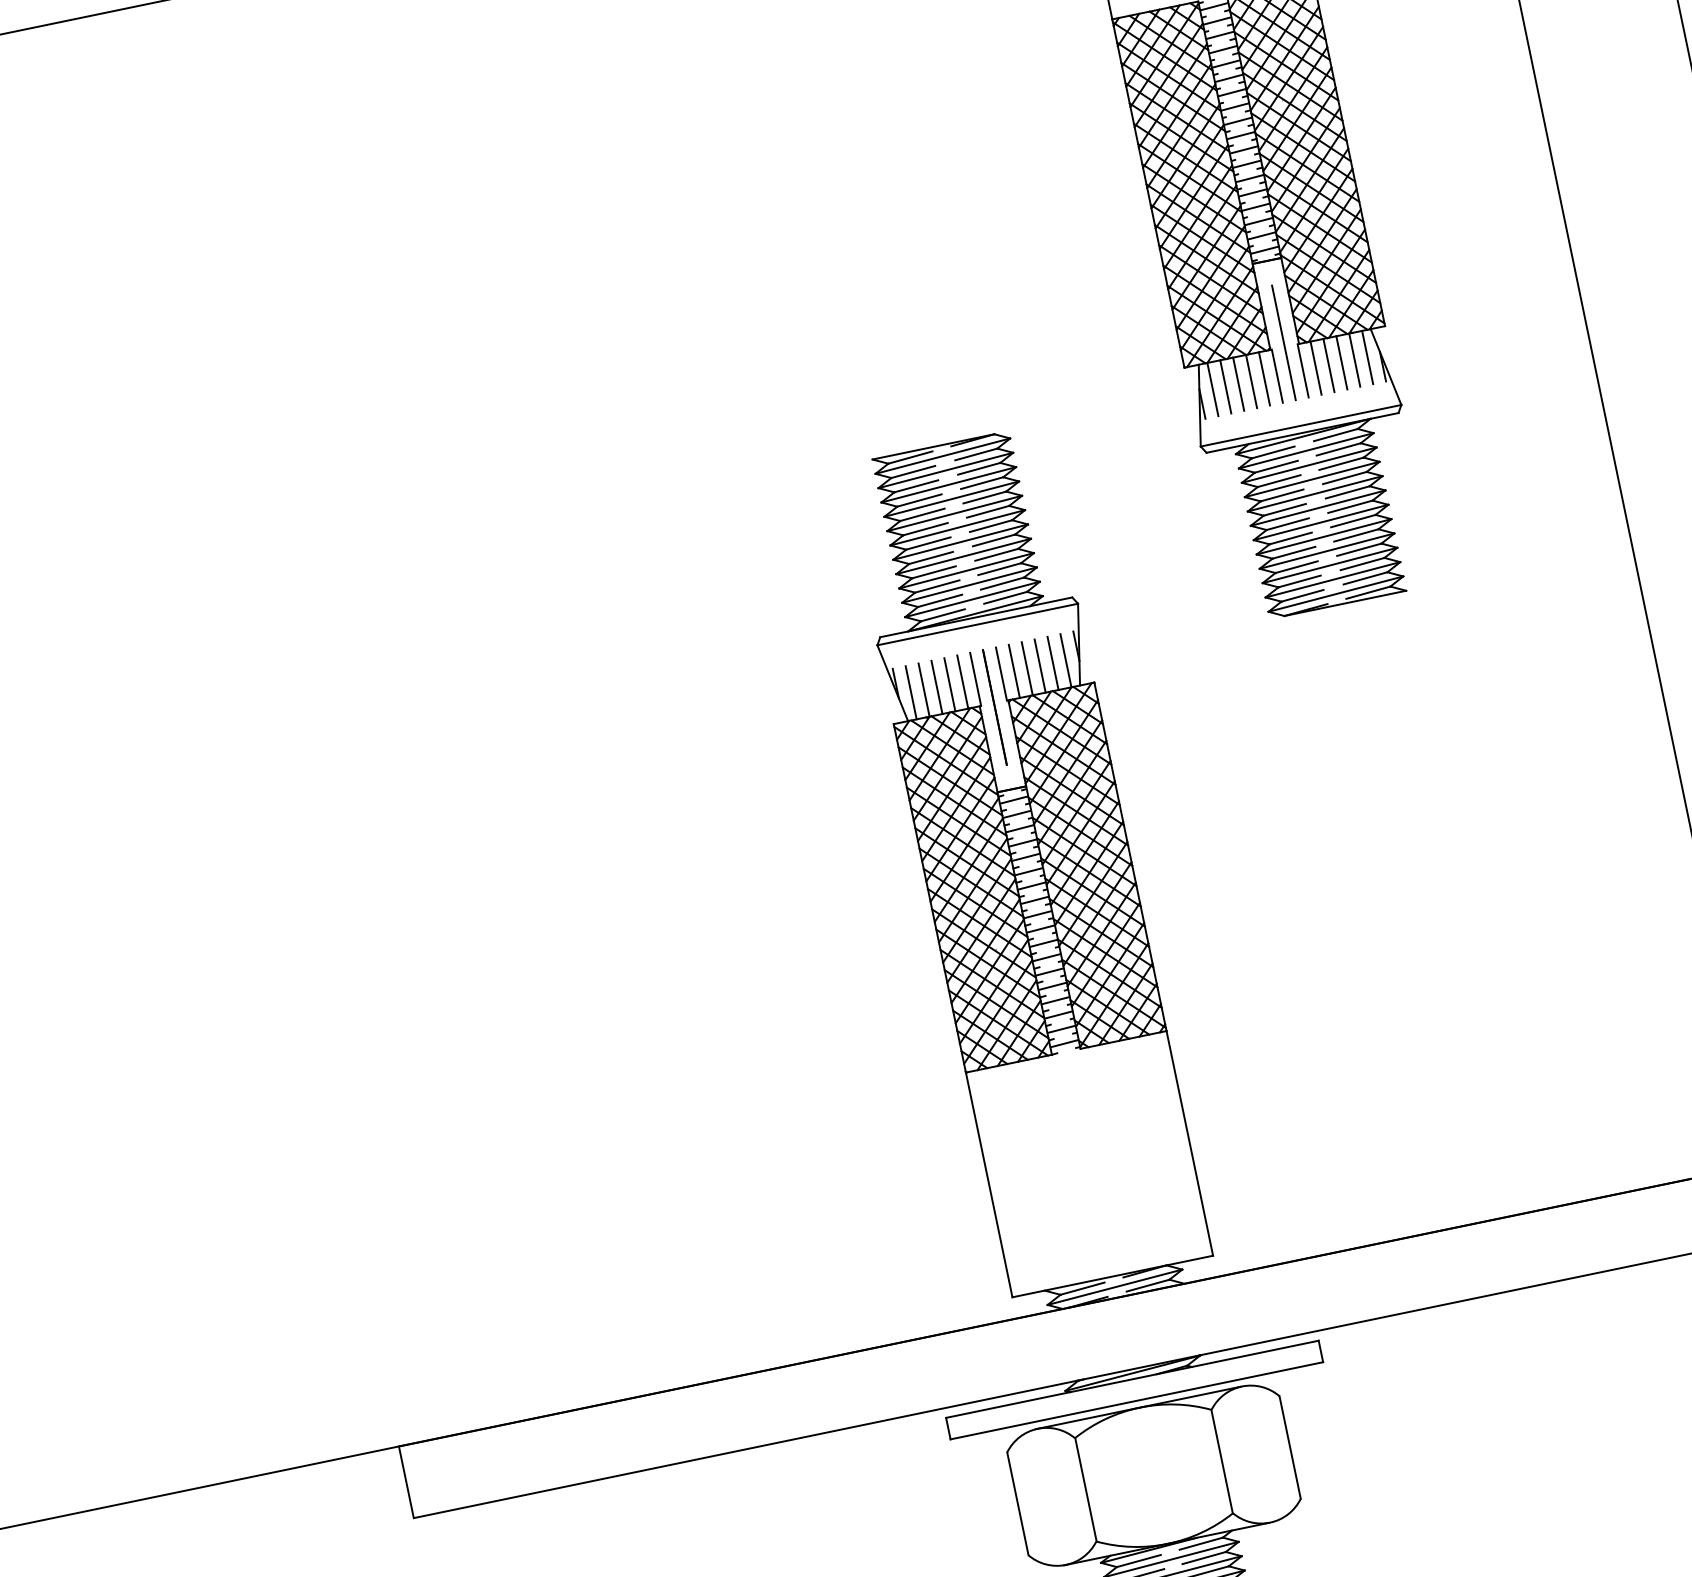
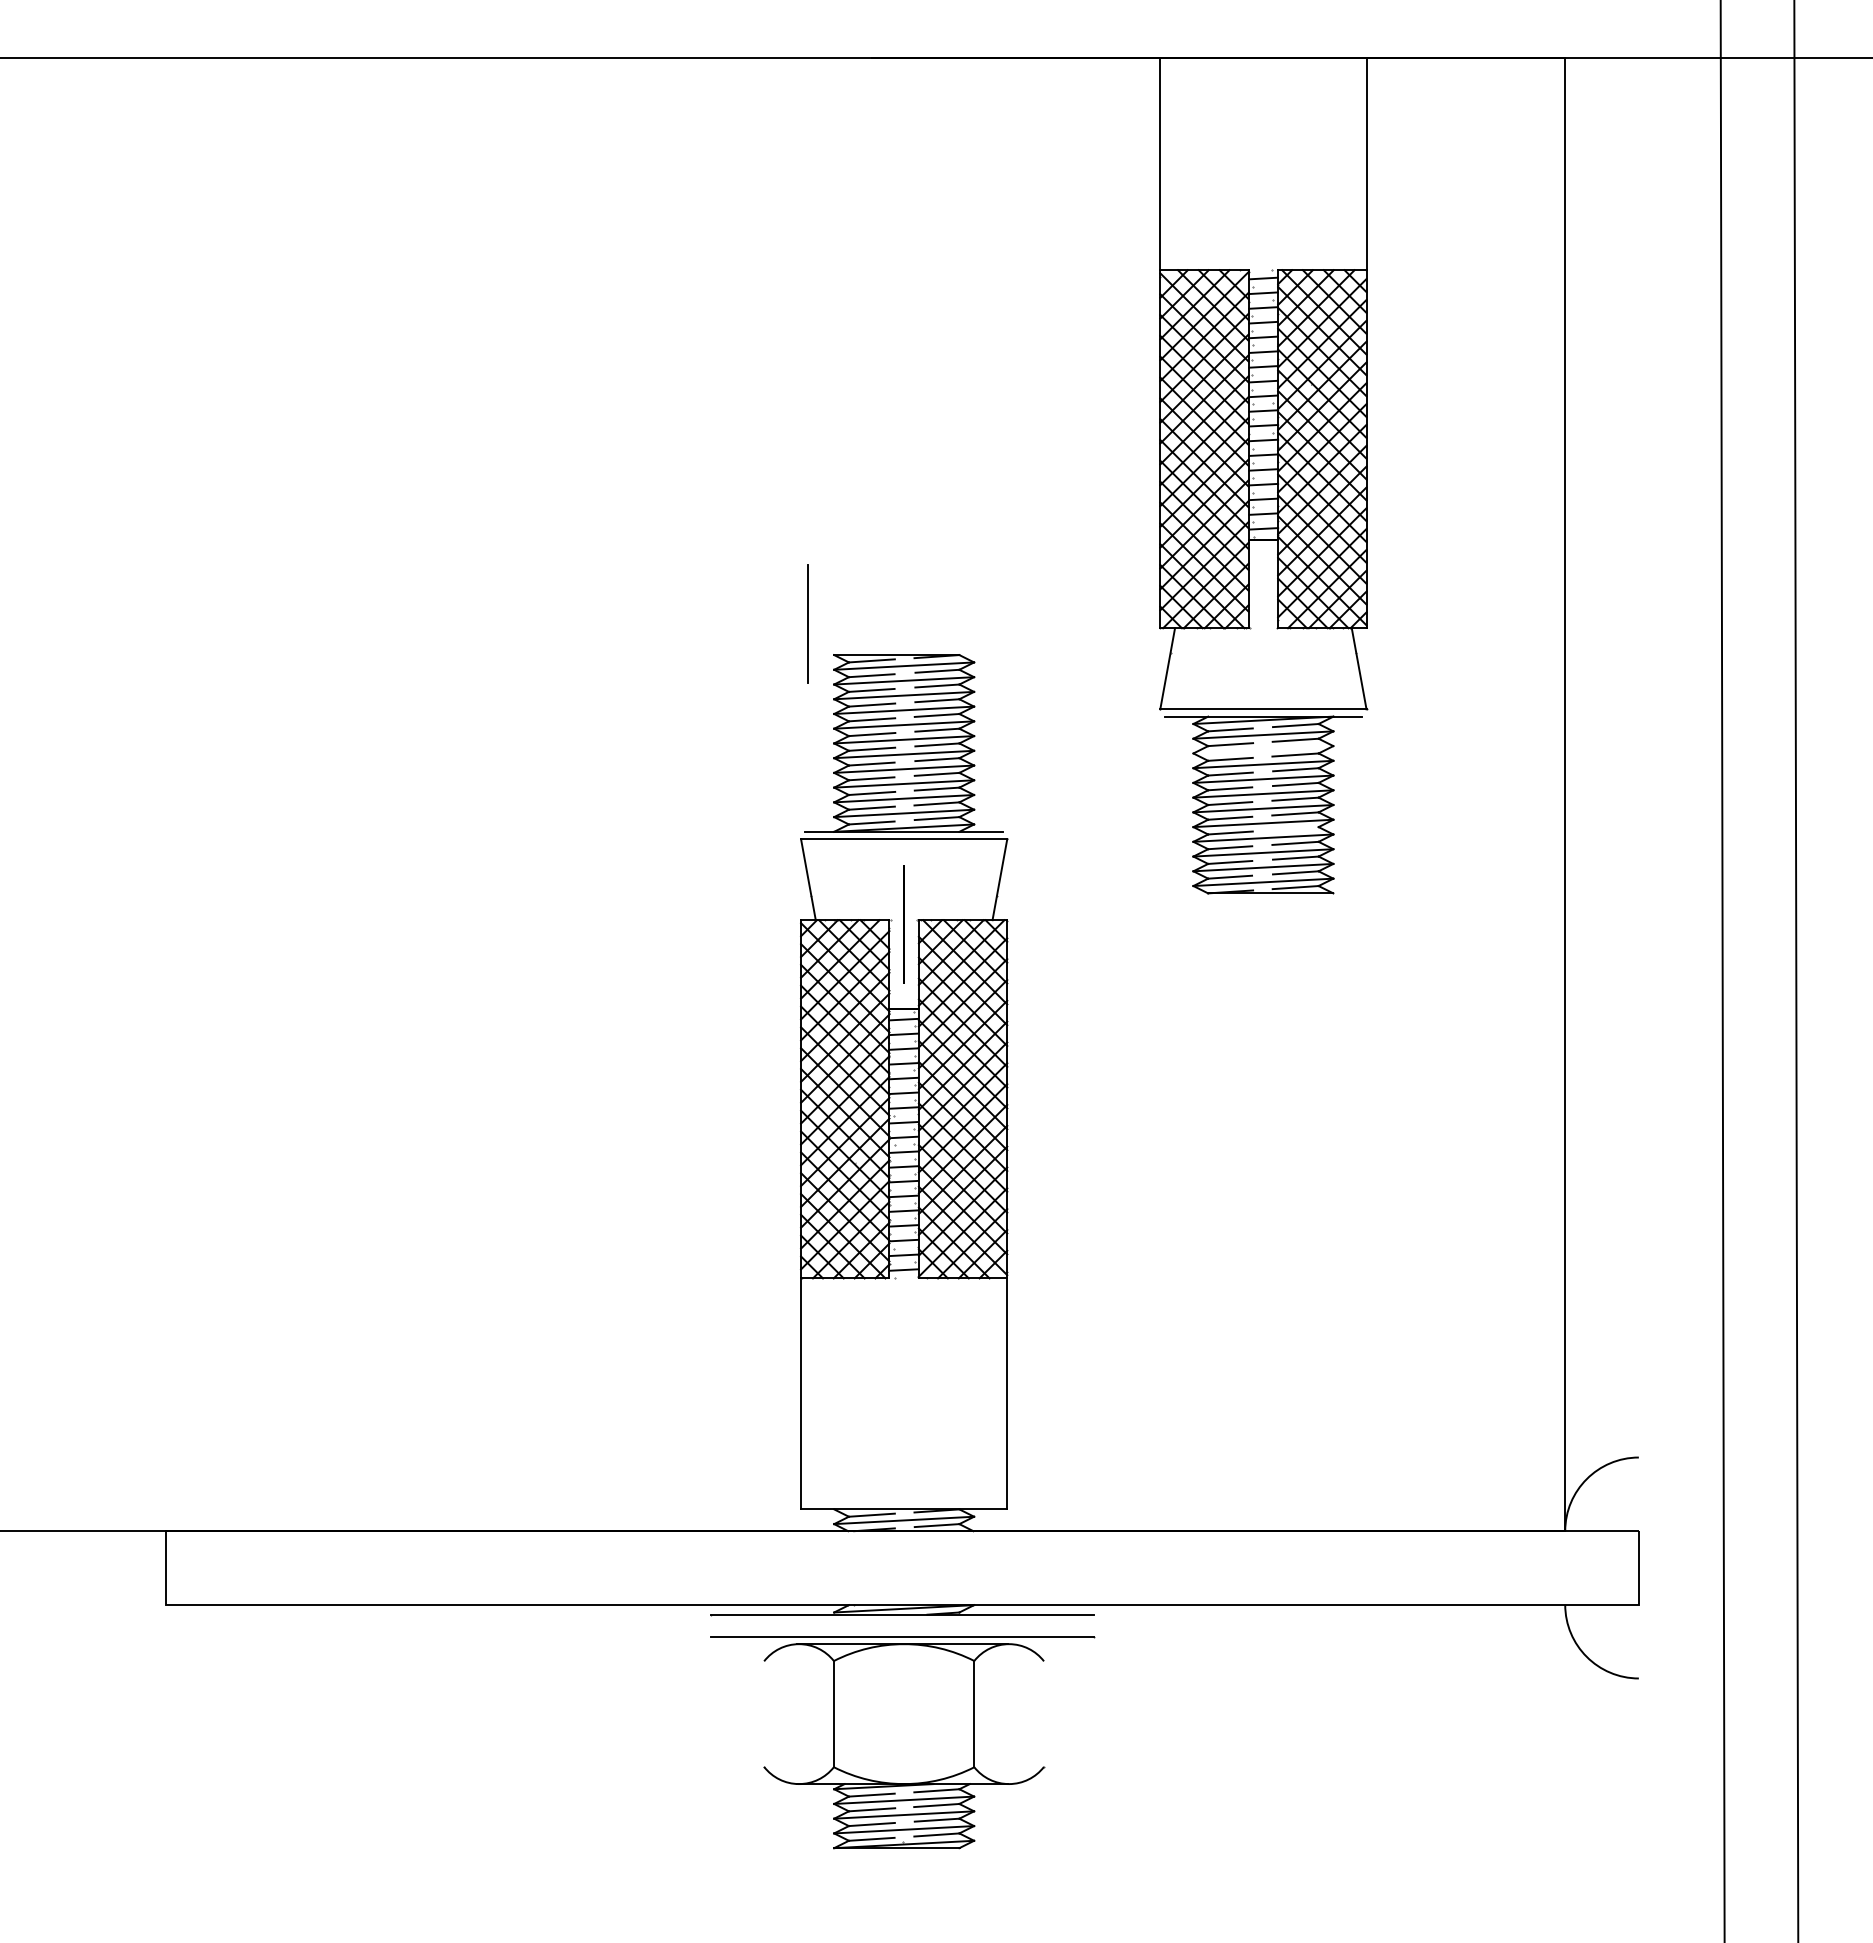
line: (1282, 342) -> (807, 623), moved
line: (1309, 464) -> (1263, 749), removed
line: (1356, 535) -> (1295, 828), removed

